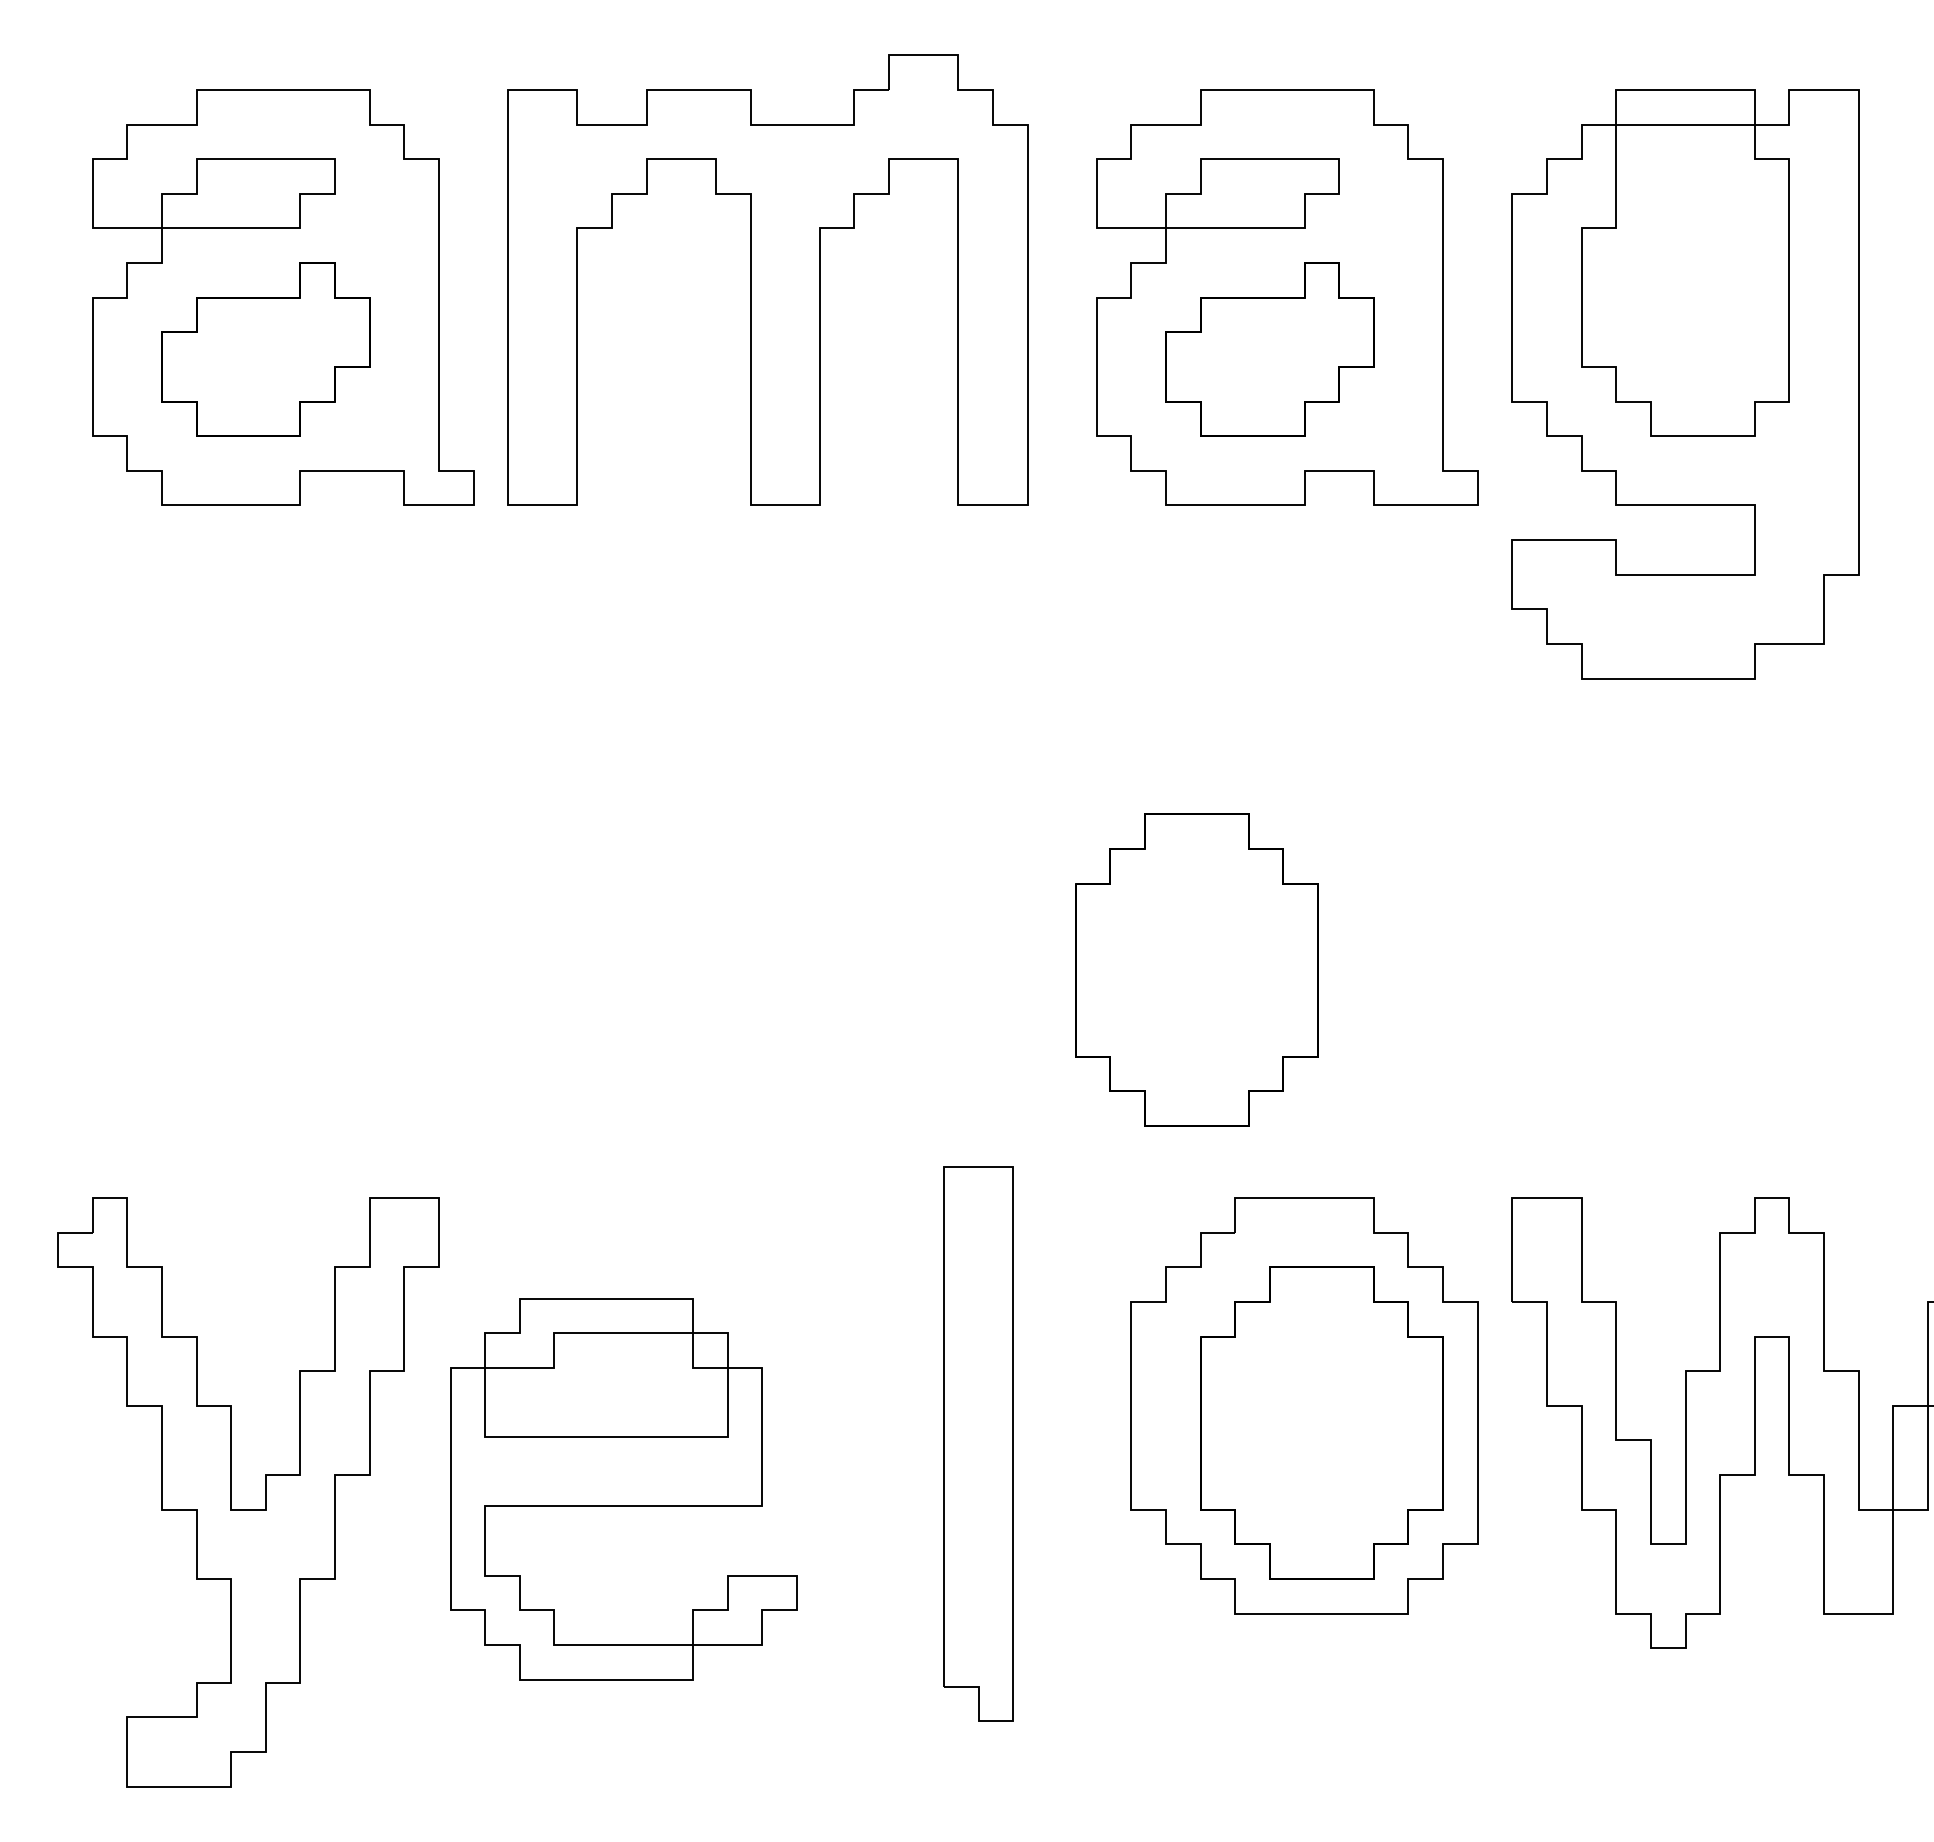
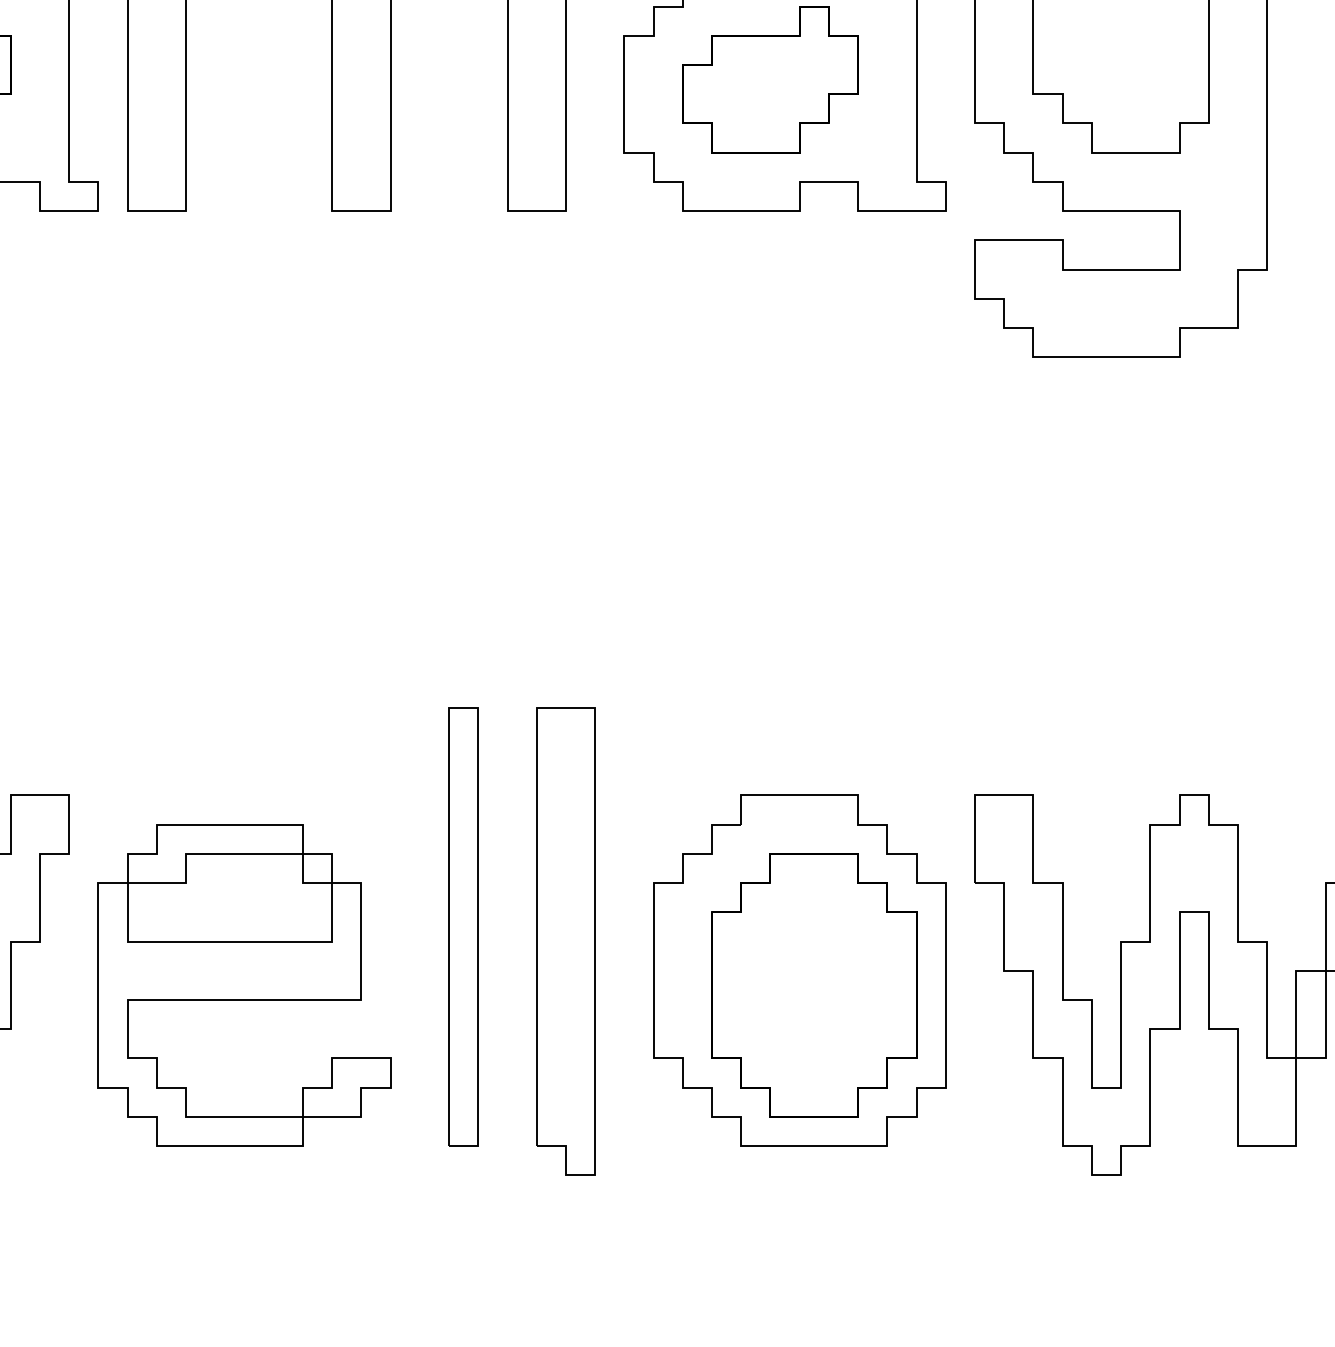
part: (1196, 969) -> (708, 602), removed
part: (906, 1353) -> (463, 926), added
part: (978, 1443) -> (565, 941), moved
part: (623, 1489) -> (244, 985), moved

